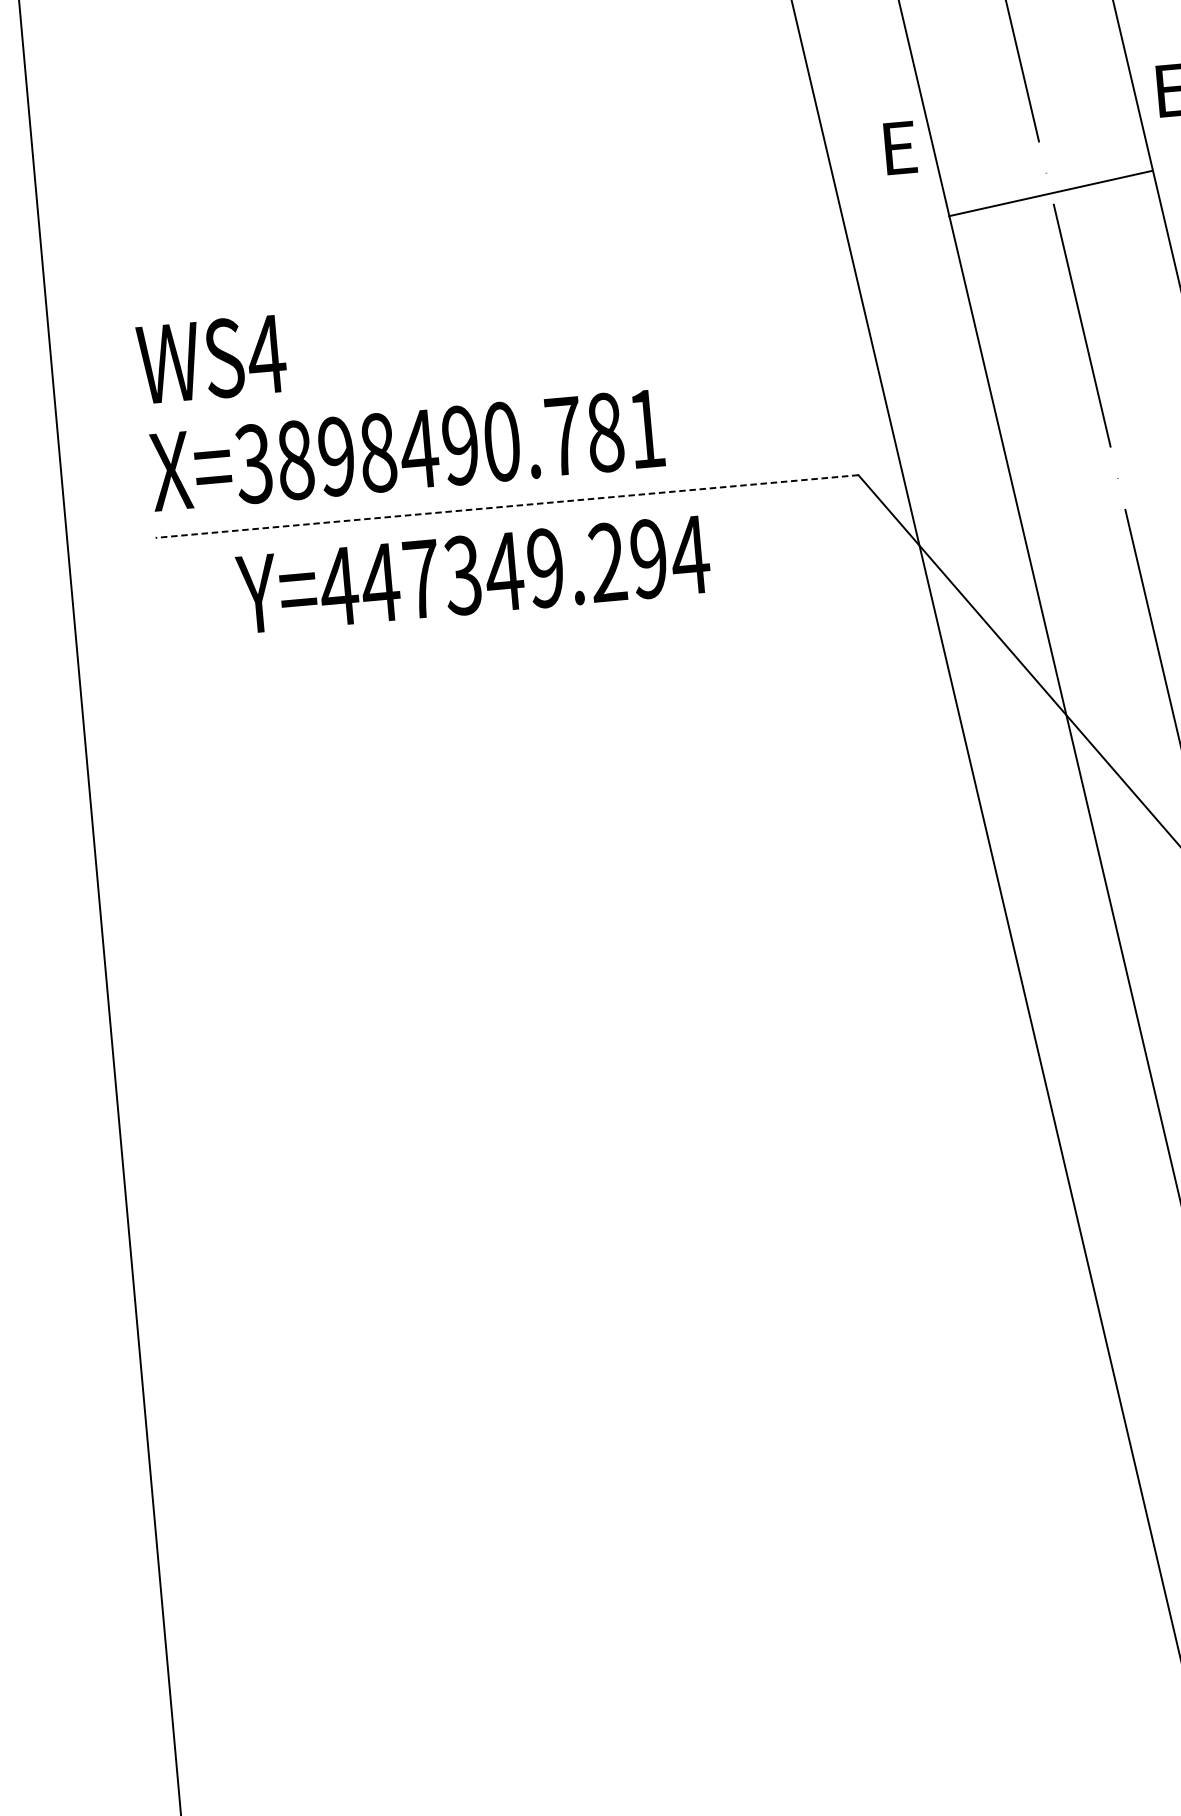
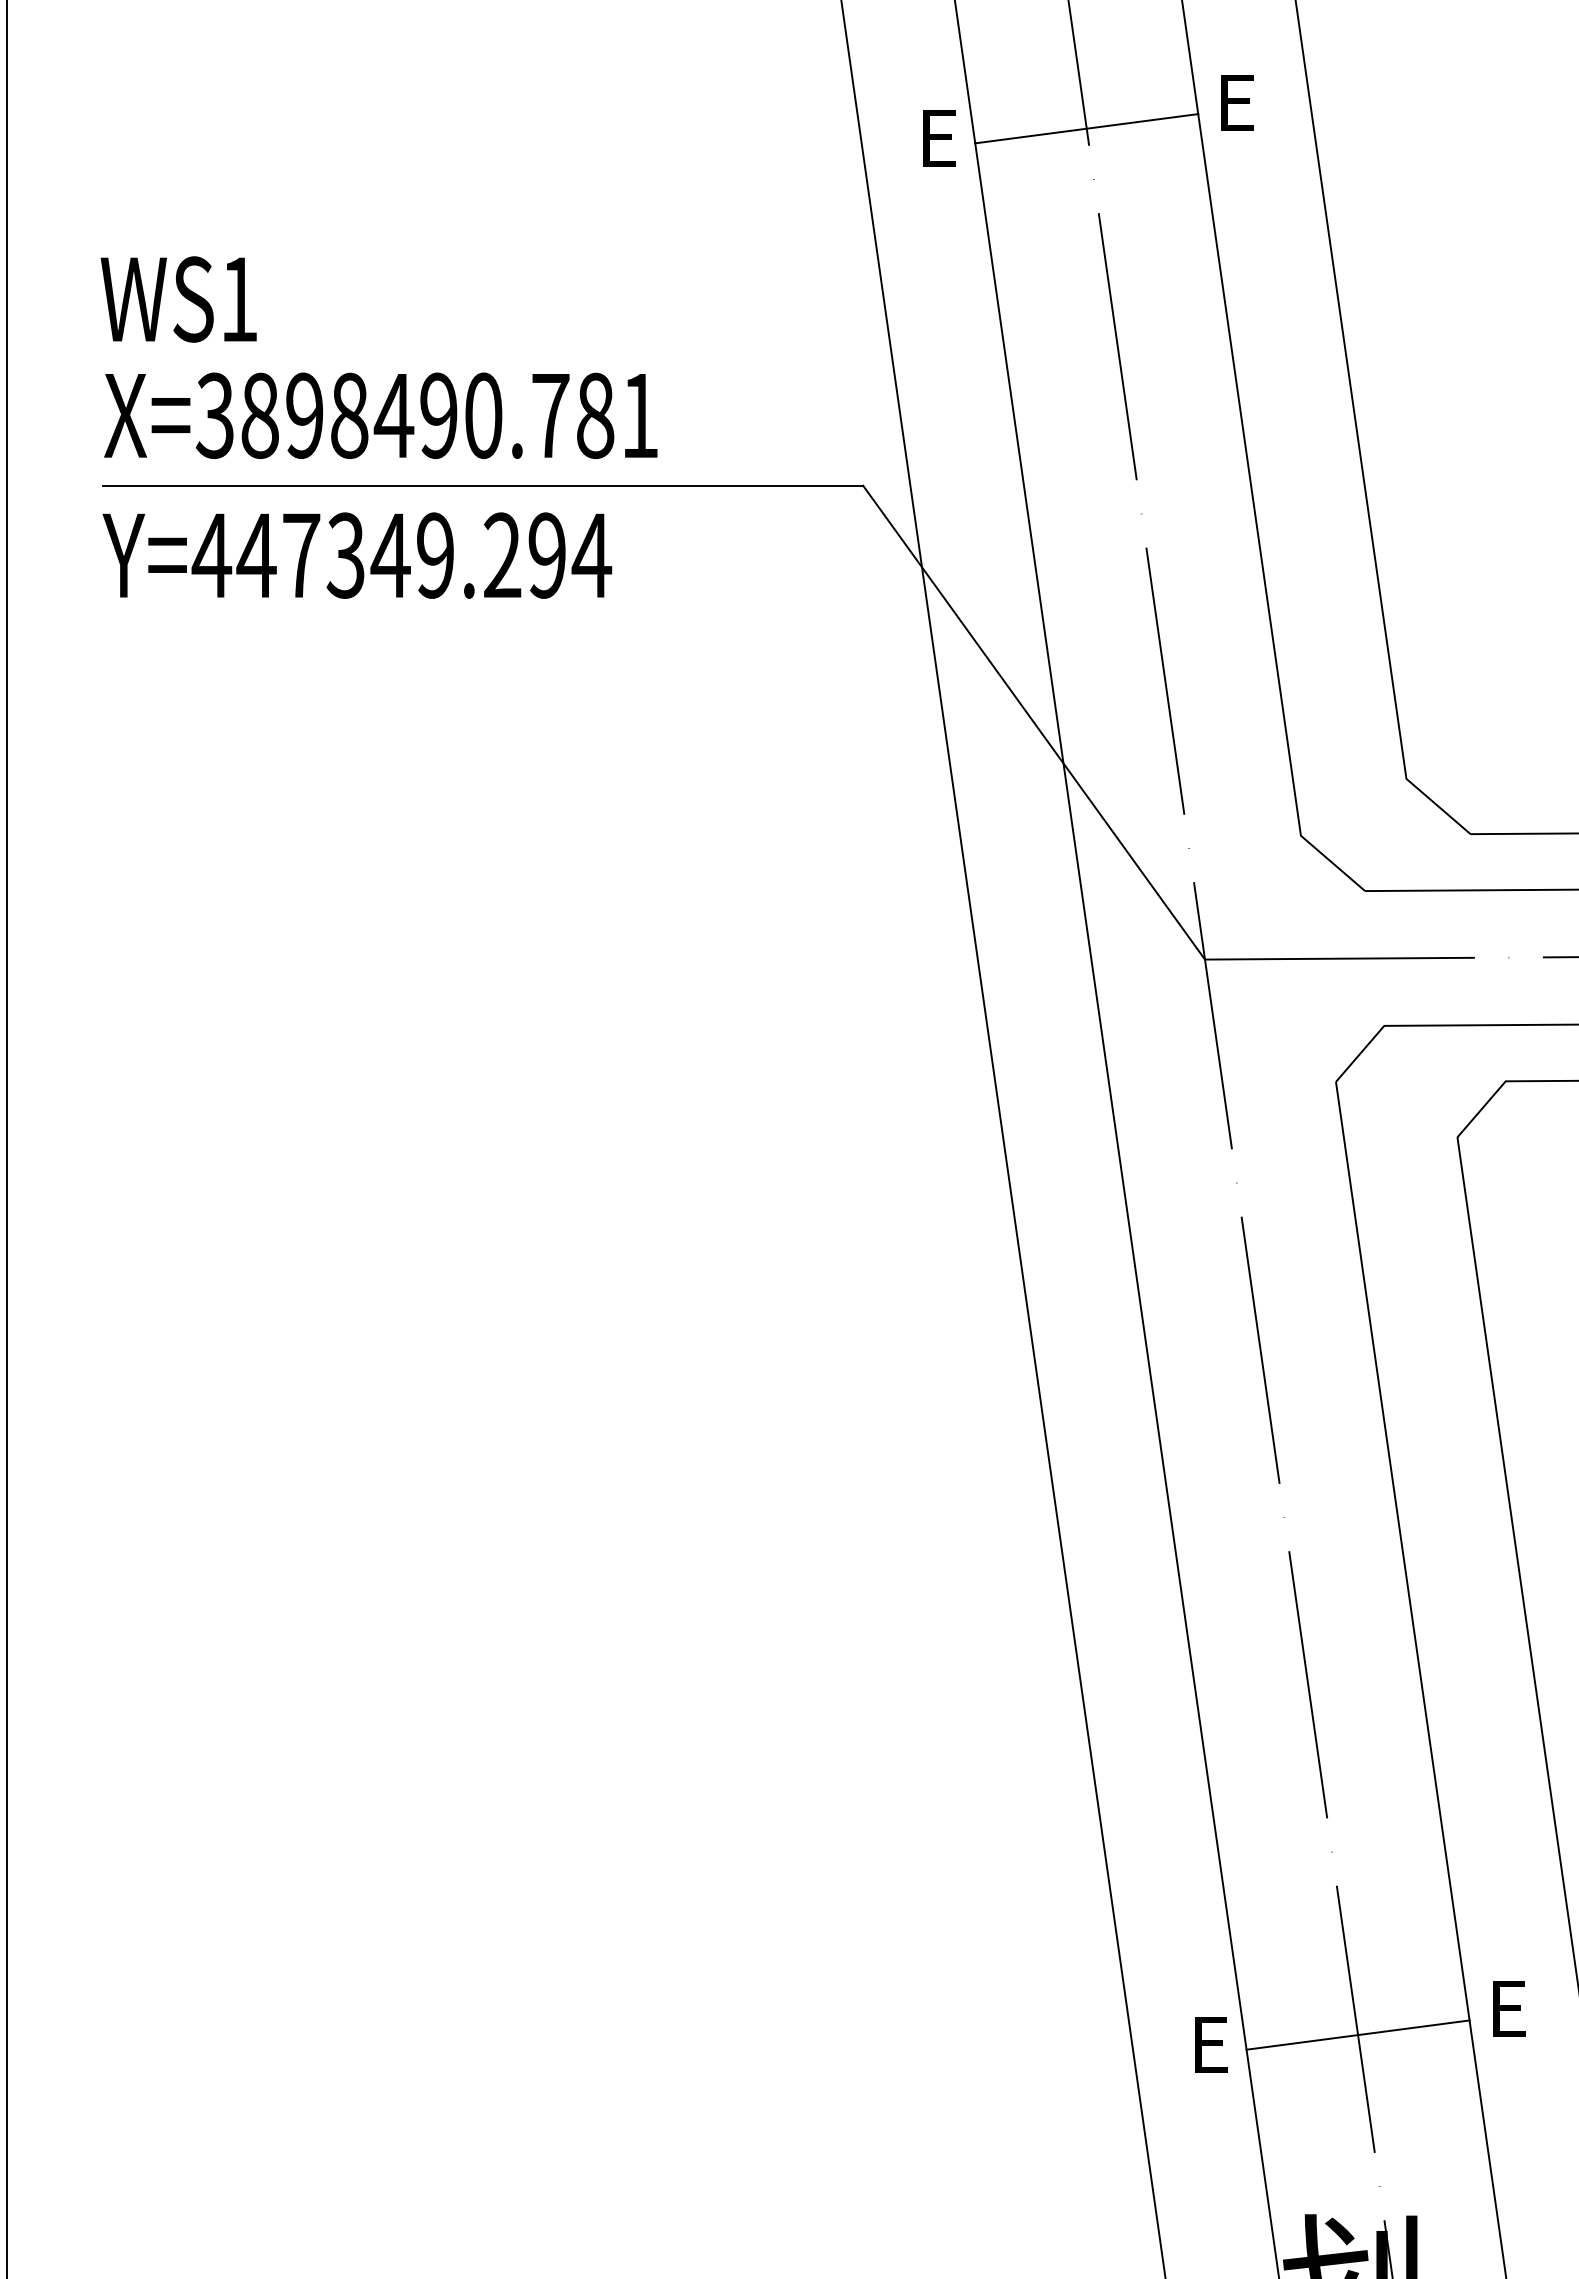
line: (1050, 193) -> (1086, 128), moved
text: (265, 354) -> (238, 299), WS4 -> WS1
line: (506, 506) -> (482, 485), dashed -> solid
text: (473, 574) -> (357, 555), moved

